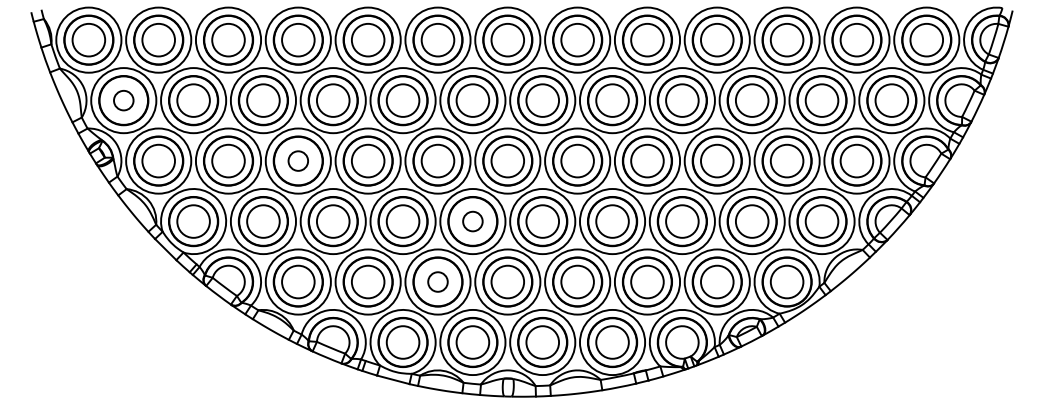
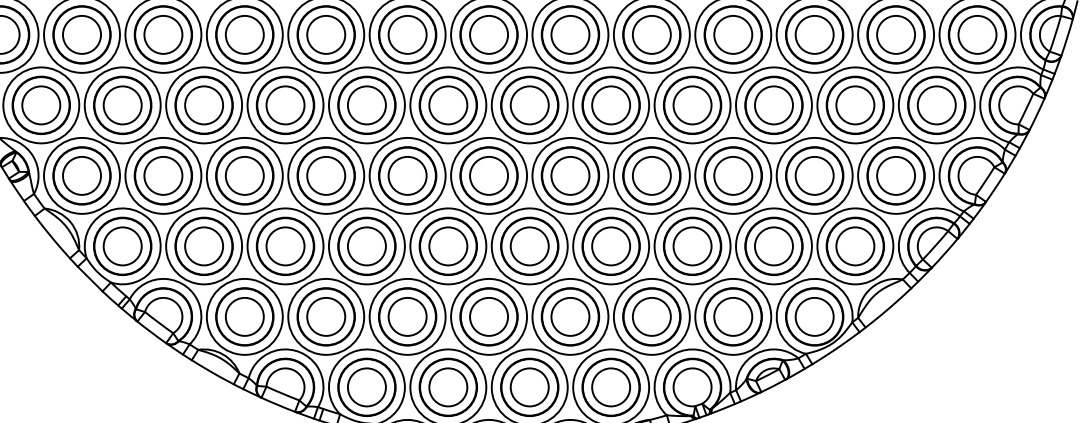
circle: (123, 100) -> (40, 105), size x1.67
circle: (298, 160) -> (245, 175), size x1.67
circle: (472, 221) -> (447, 246), size x1.67
circle: (437, 281) -> (407, 316), size x1.67

